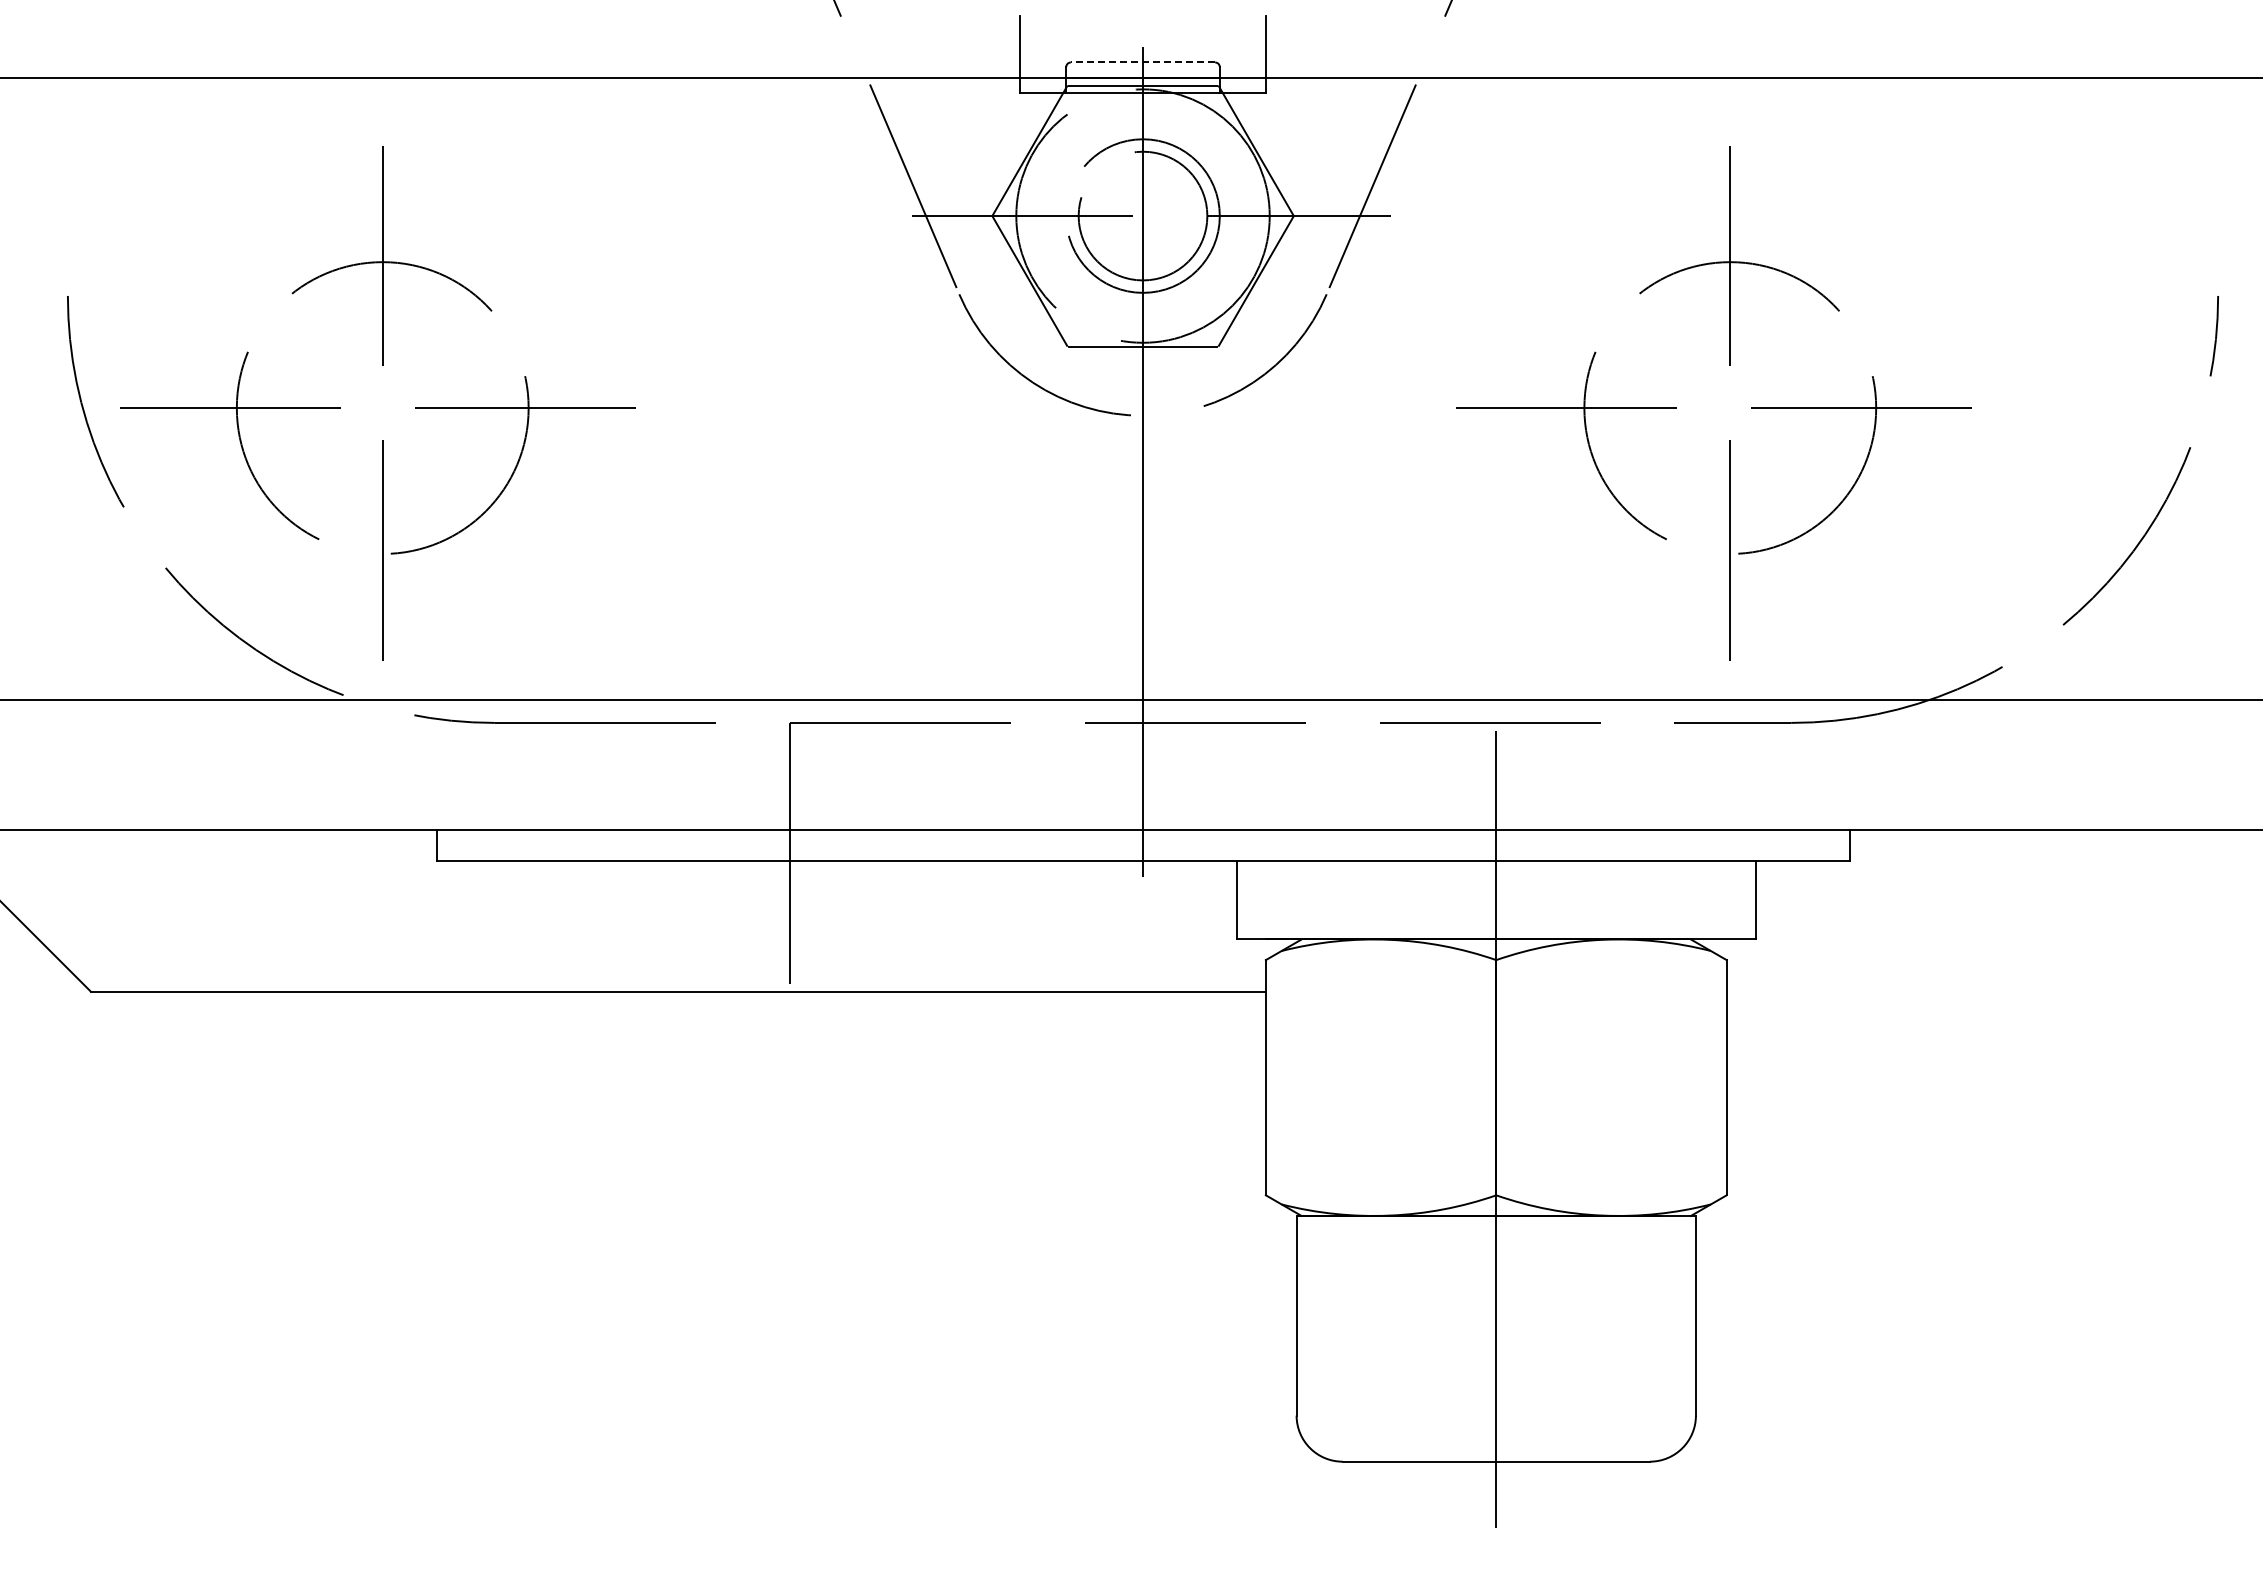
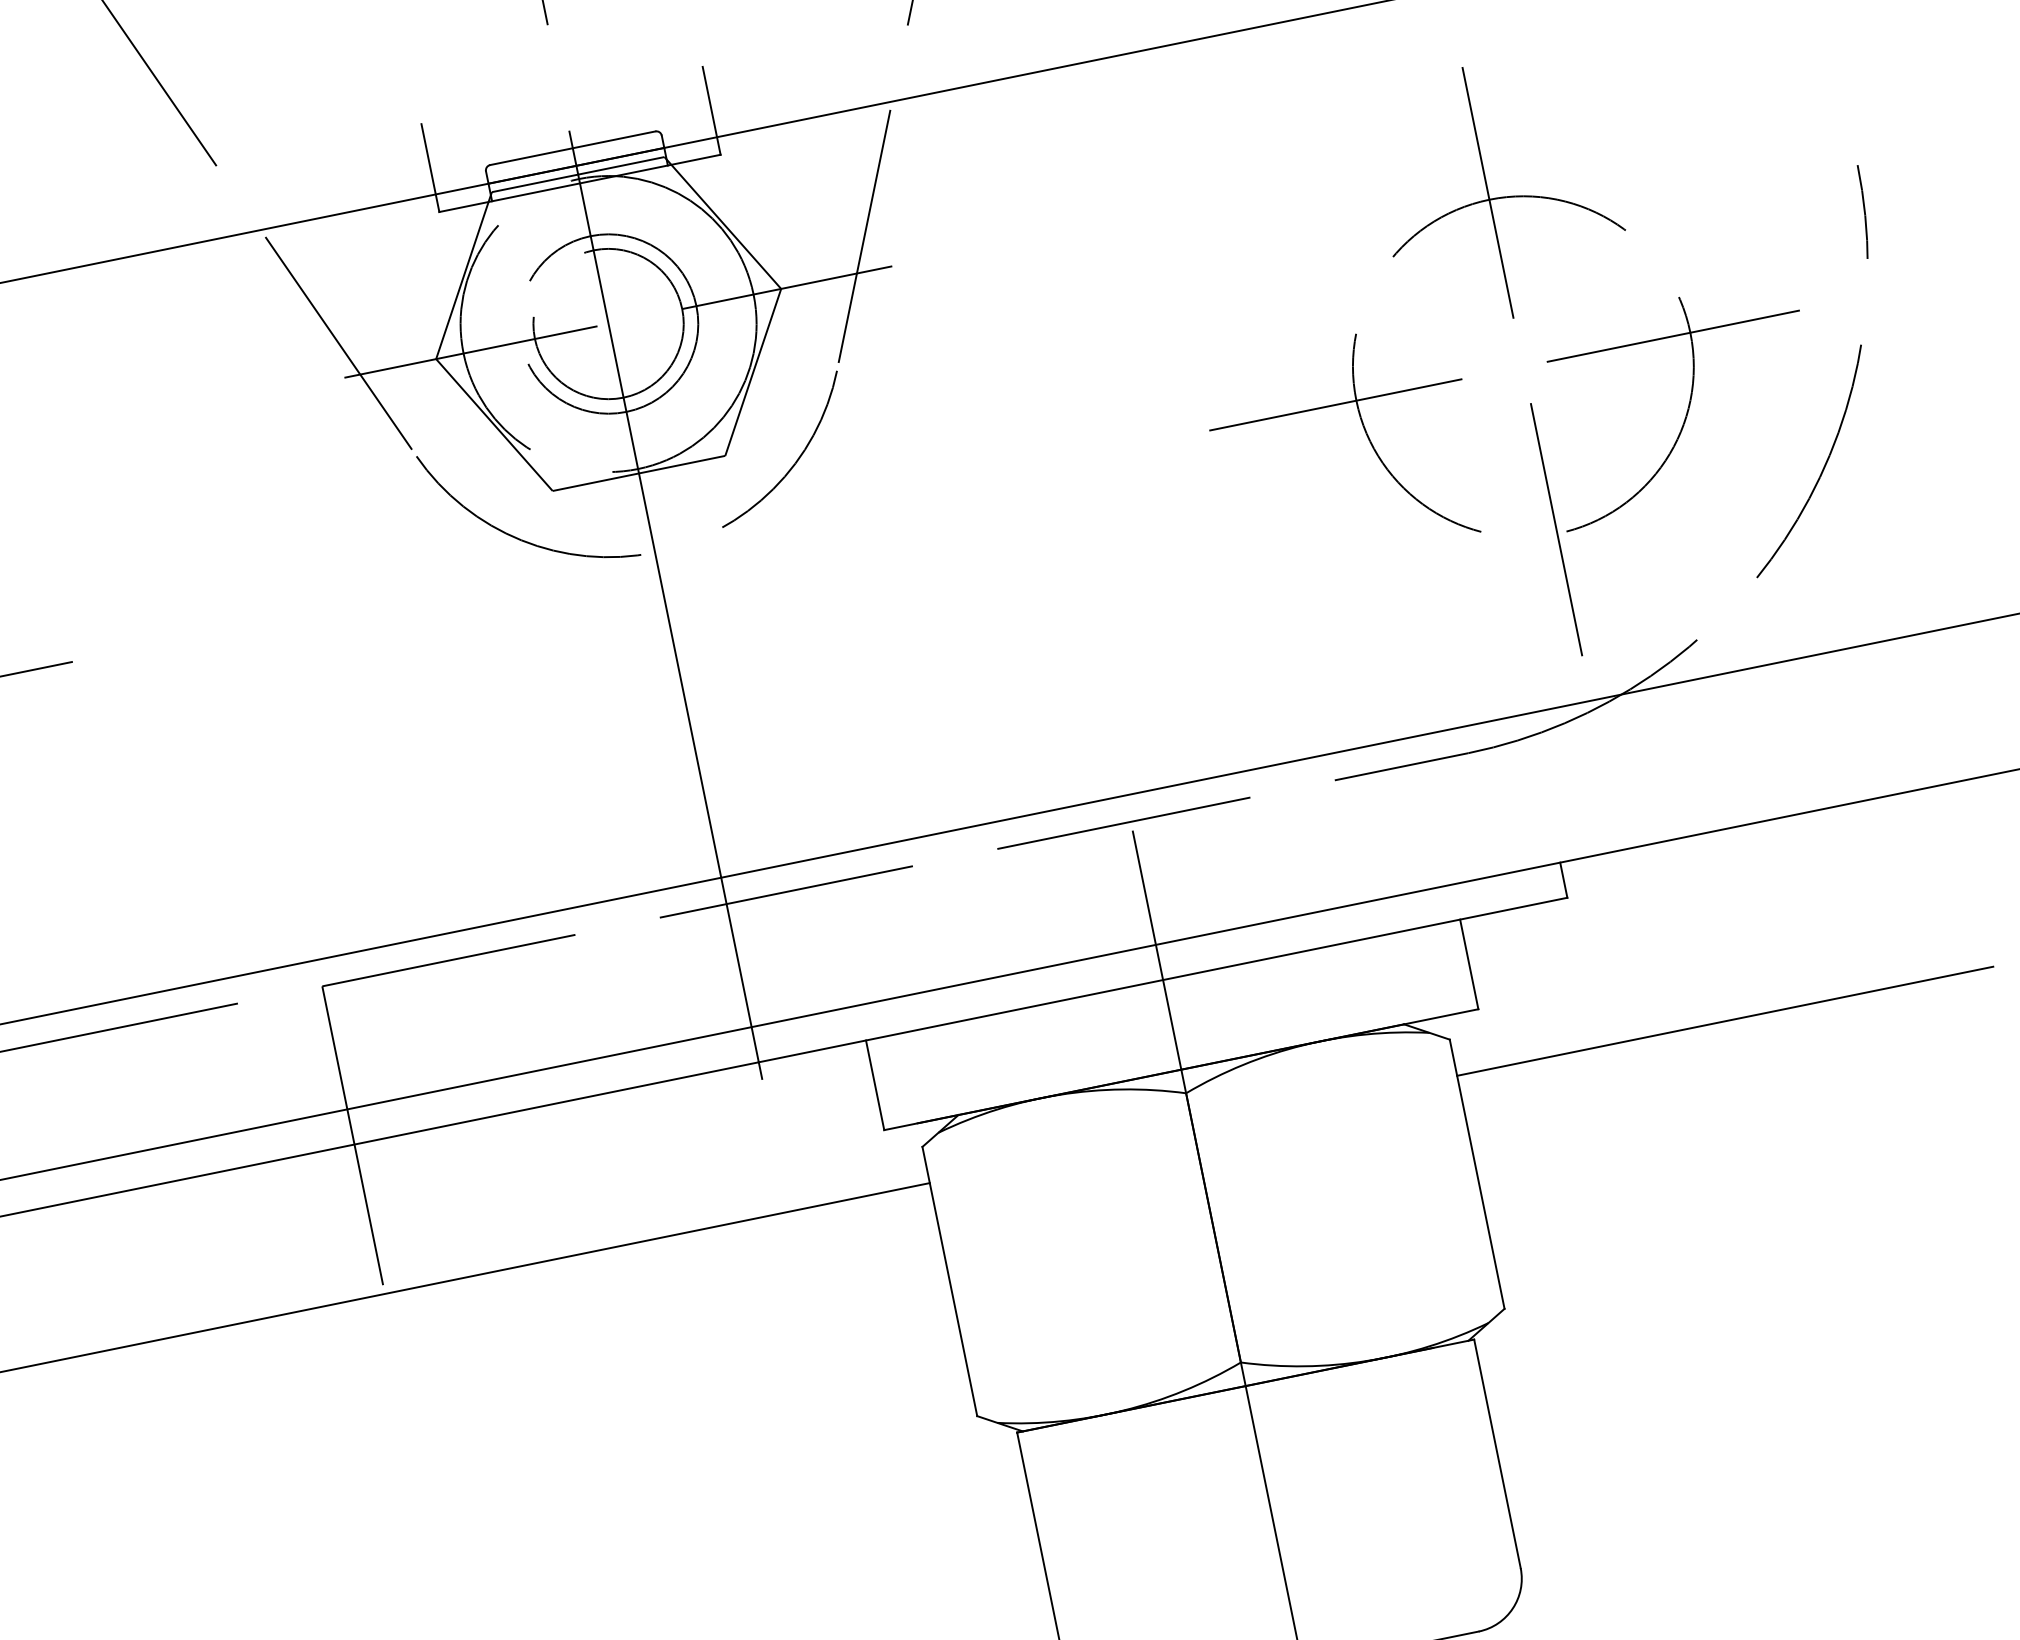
line: (1142, 62) -> (572, 148), dashed -> solid
part: (1676, 407) -> (1461, 378), moved
line: (1960, 991) -> (1724, 1021), added

